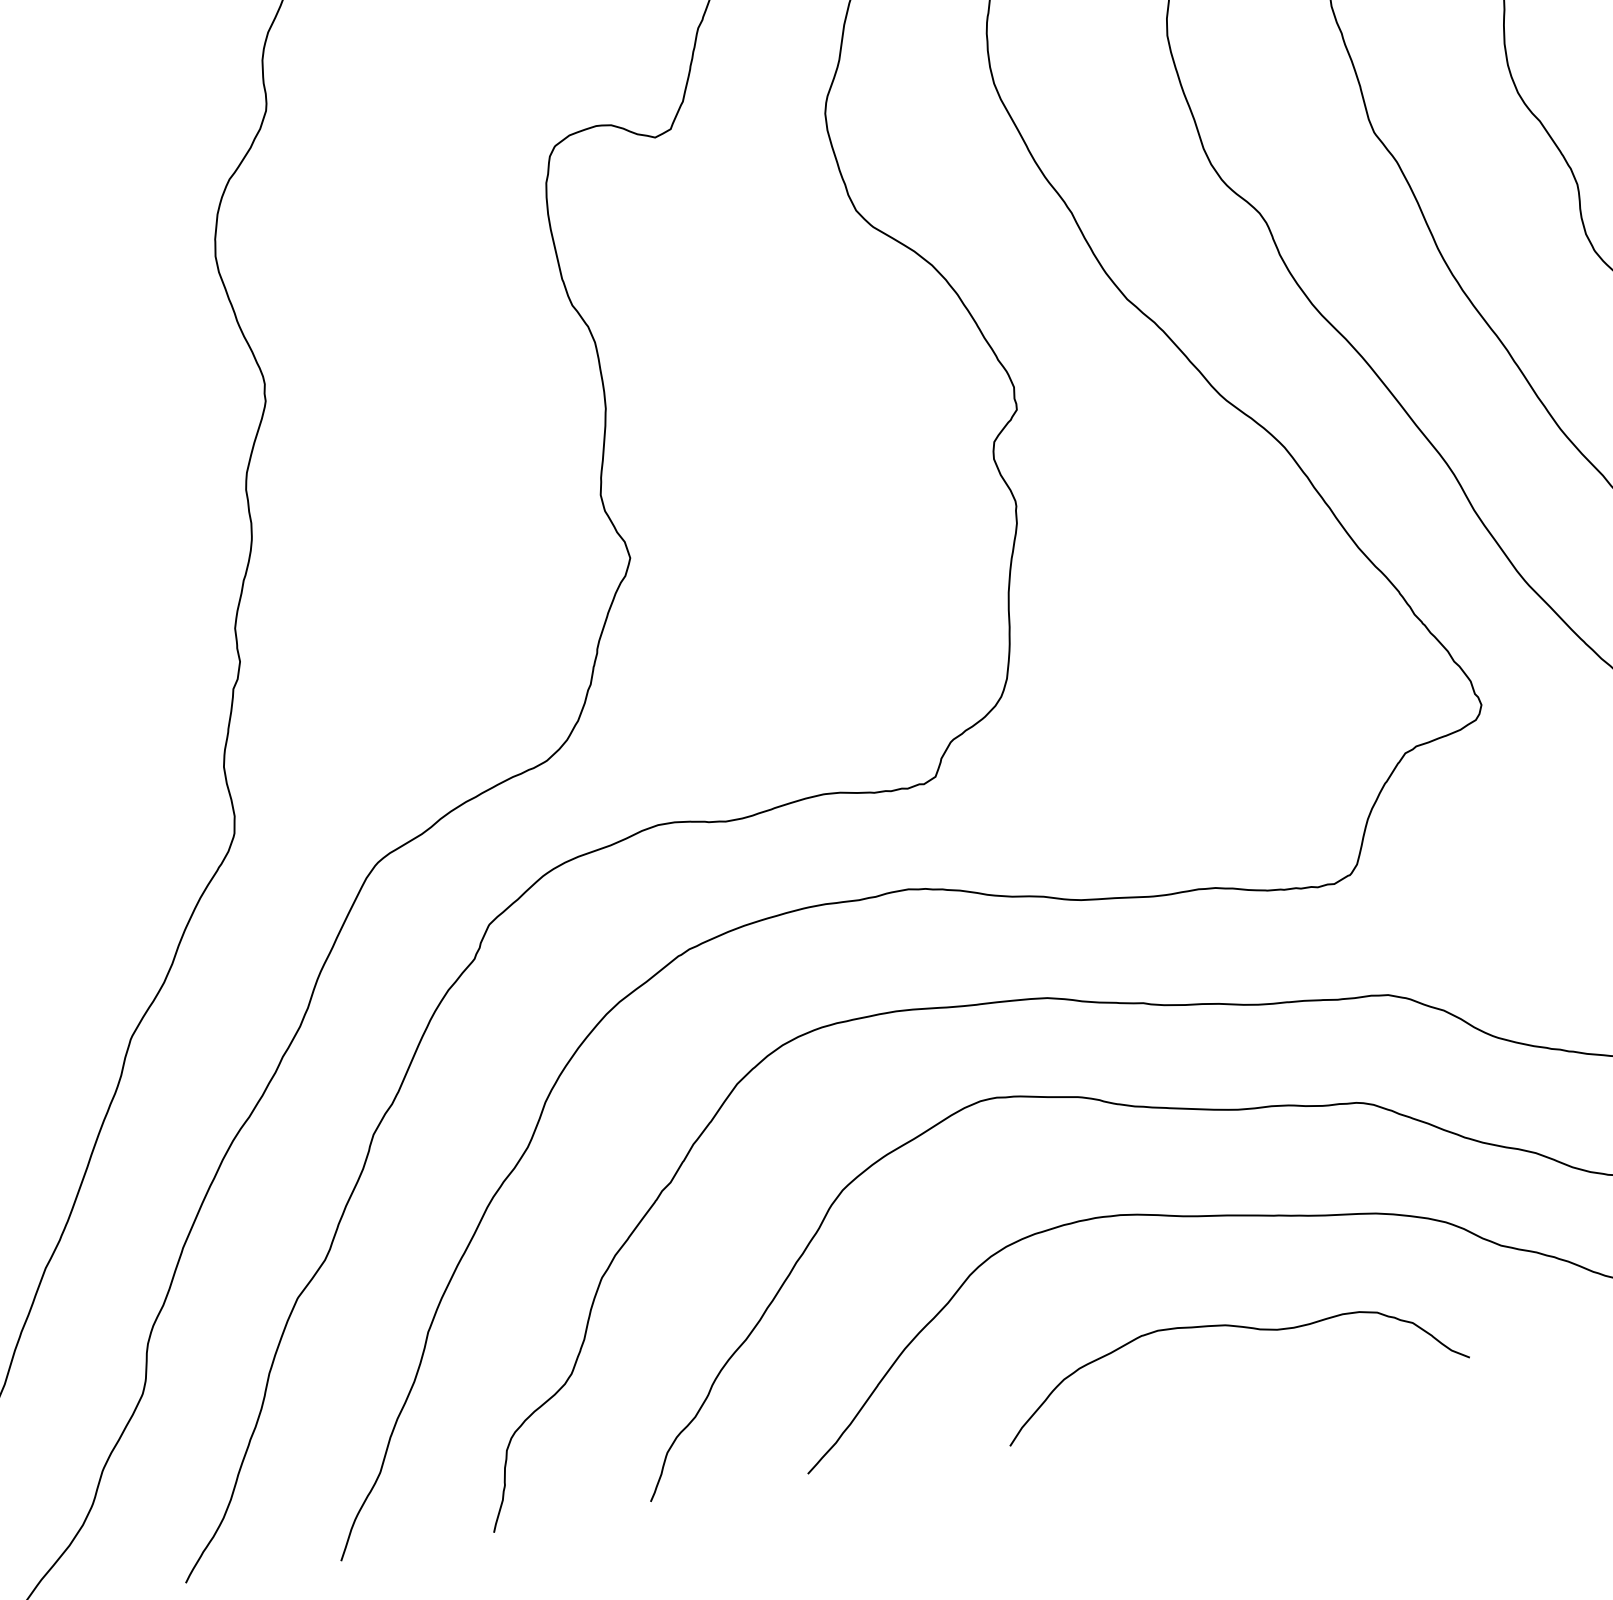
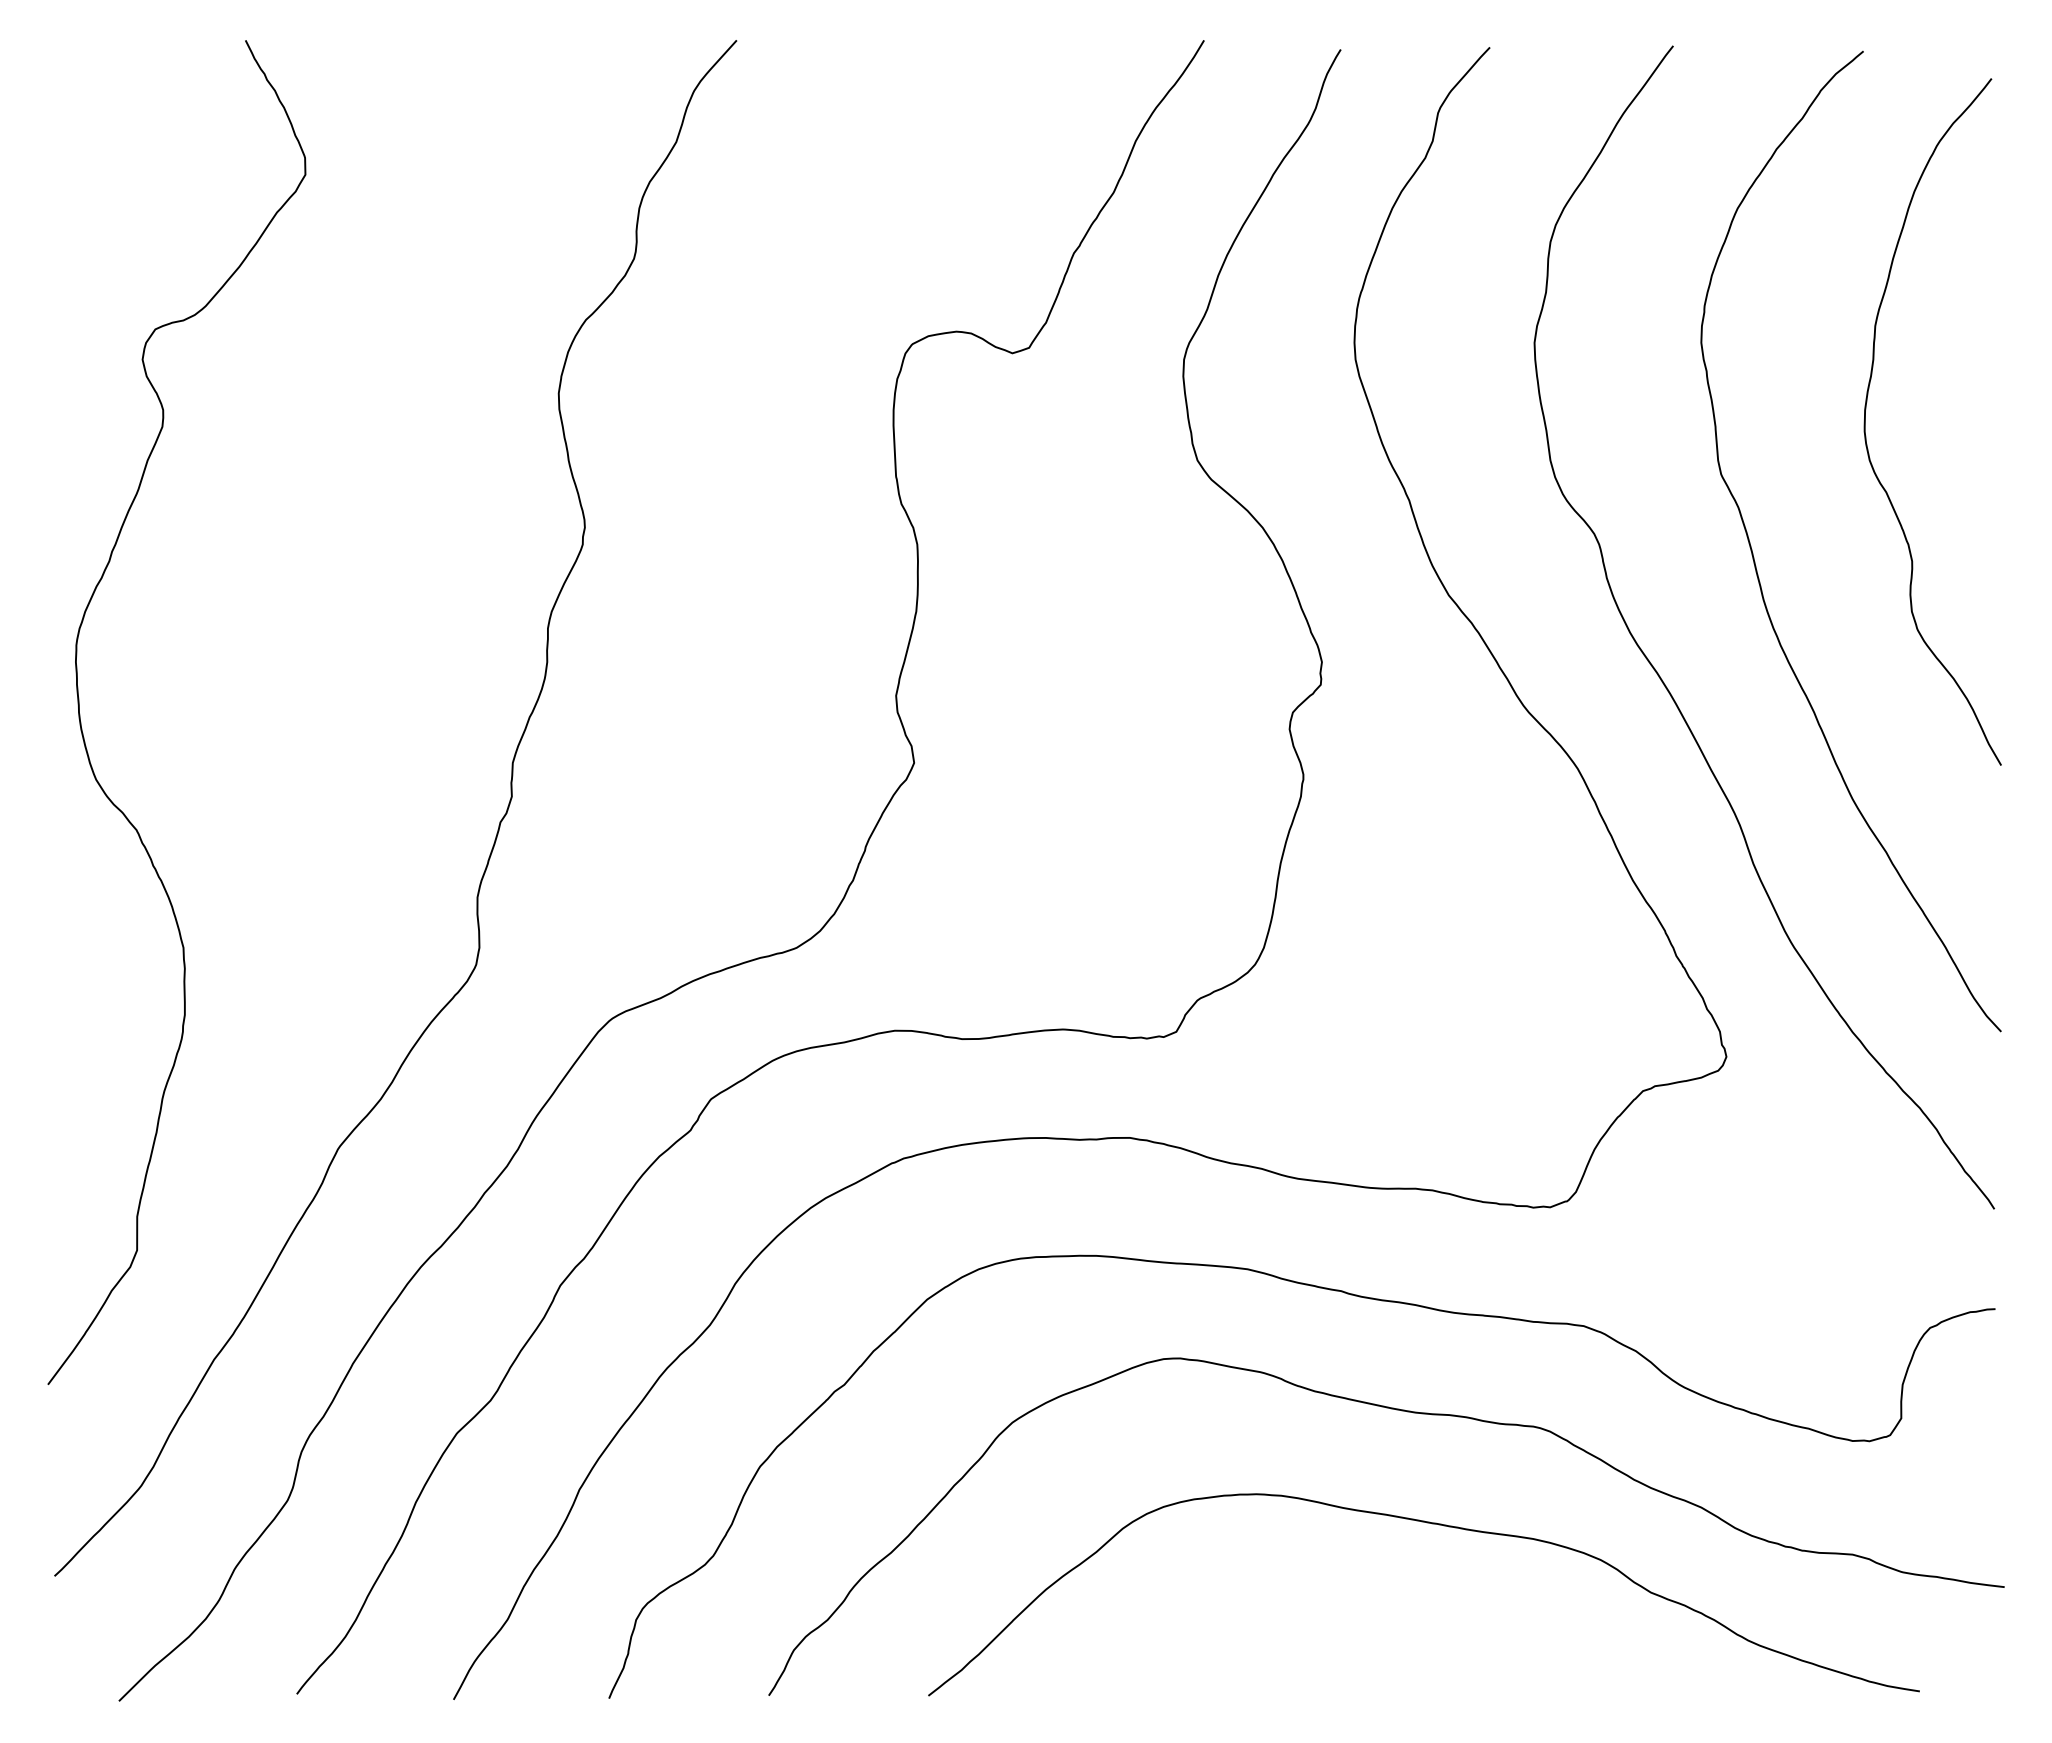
curve: (1235, 1327) -> (1375, 1626), removed

